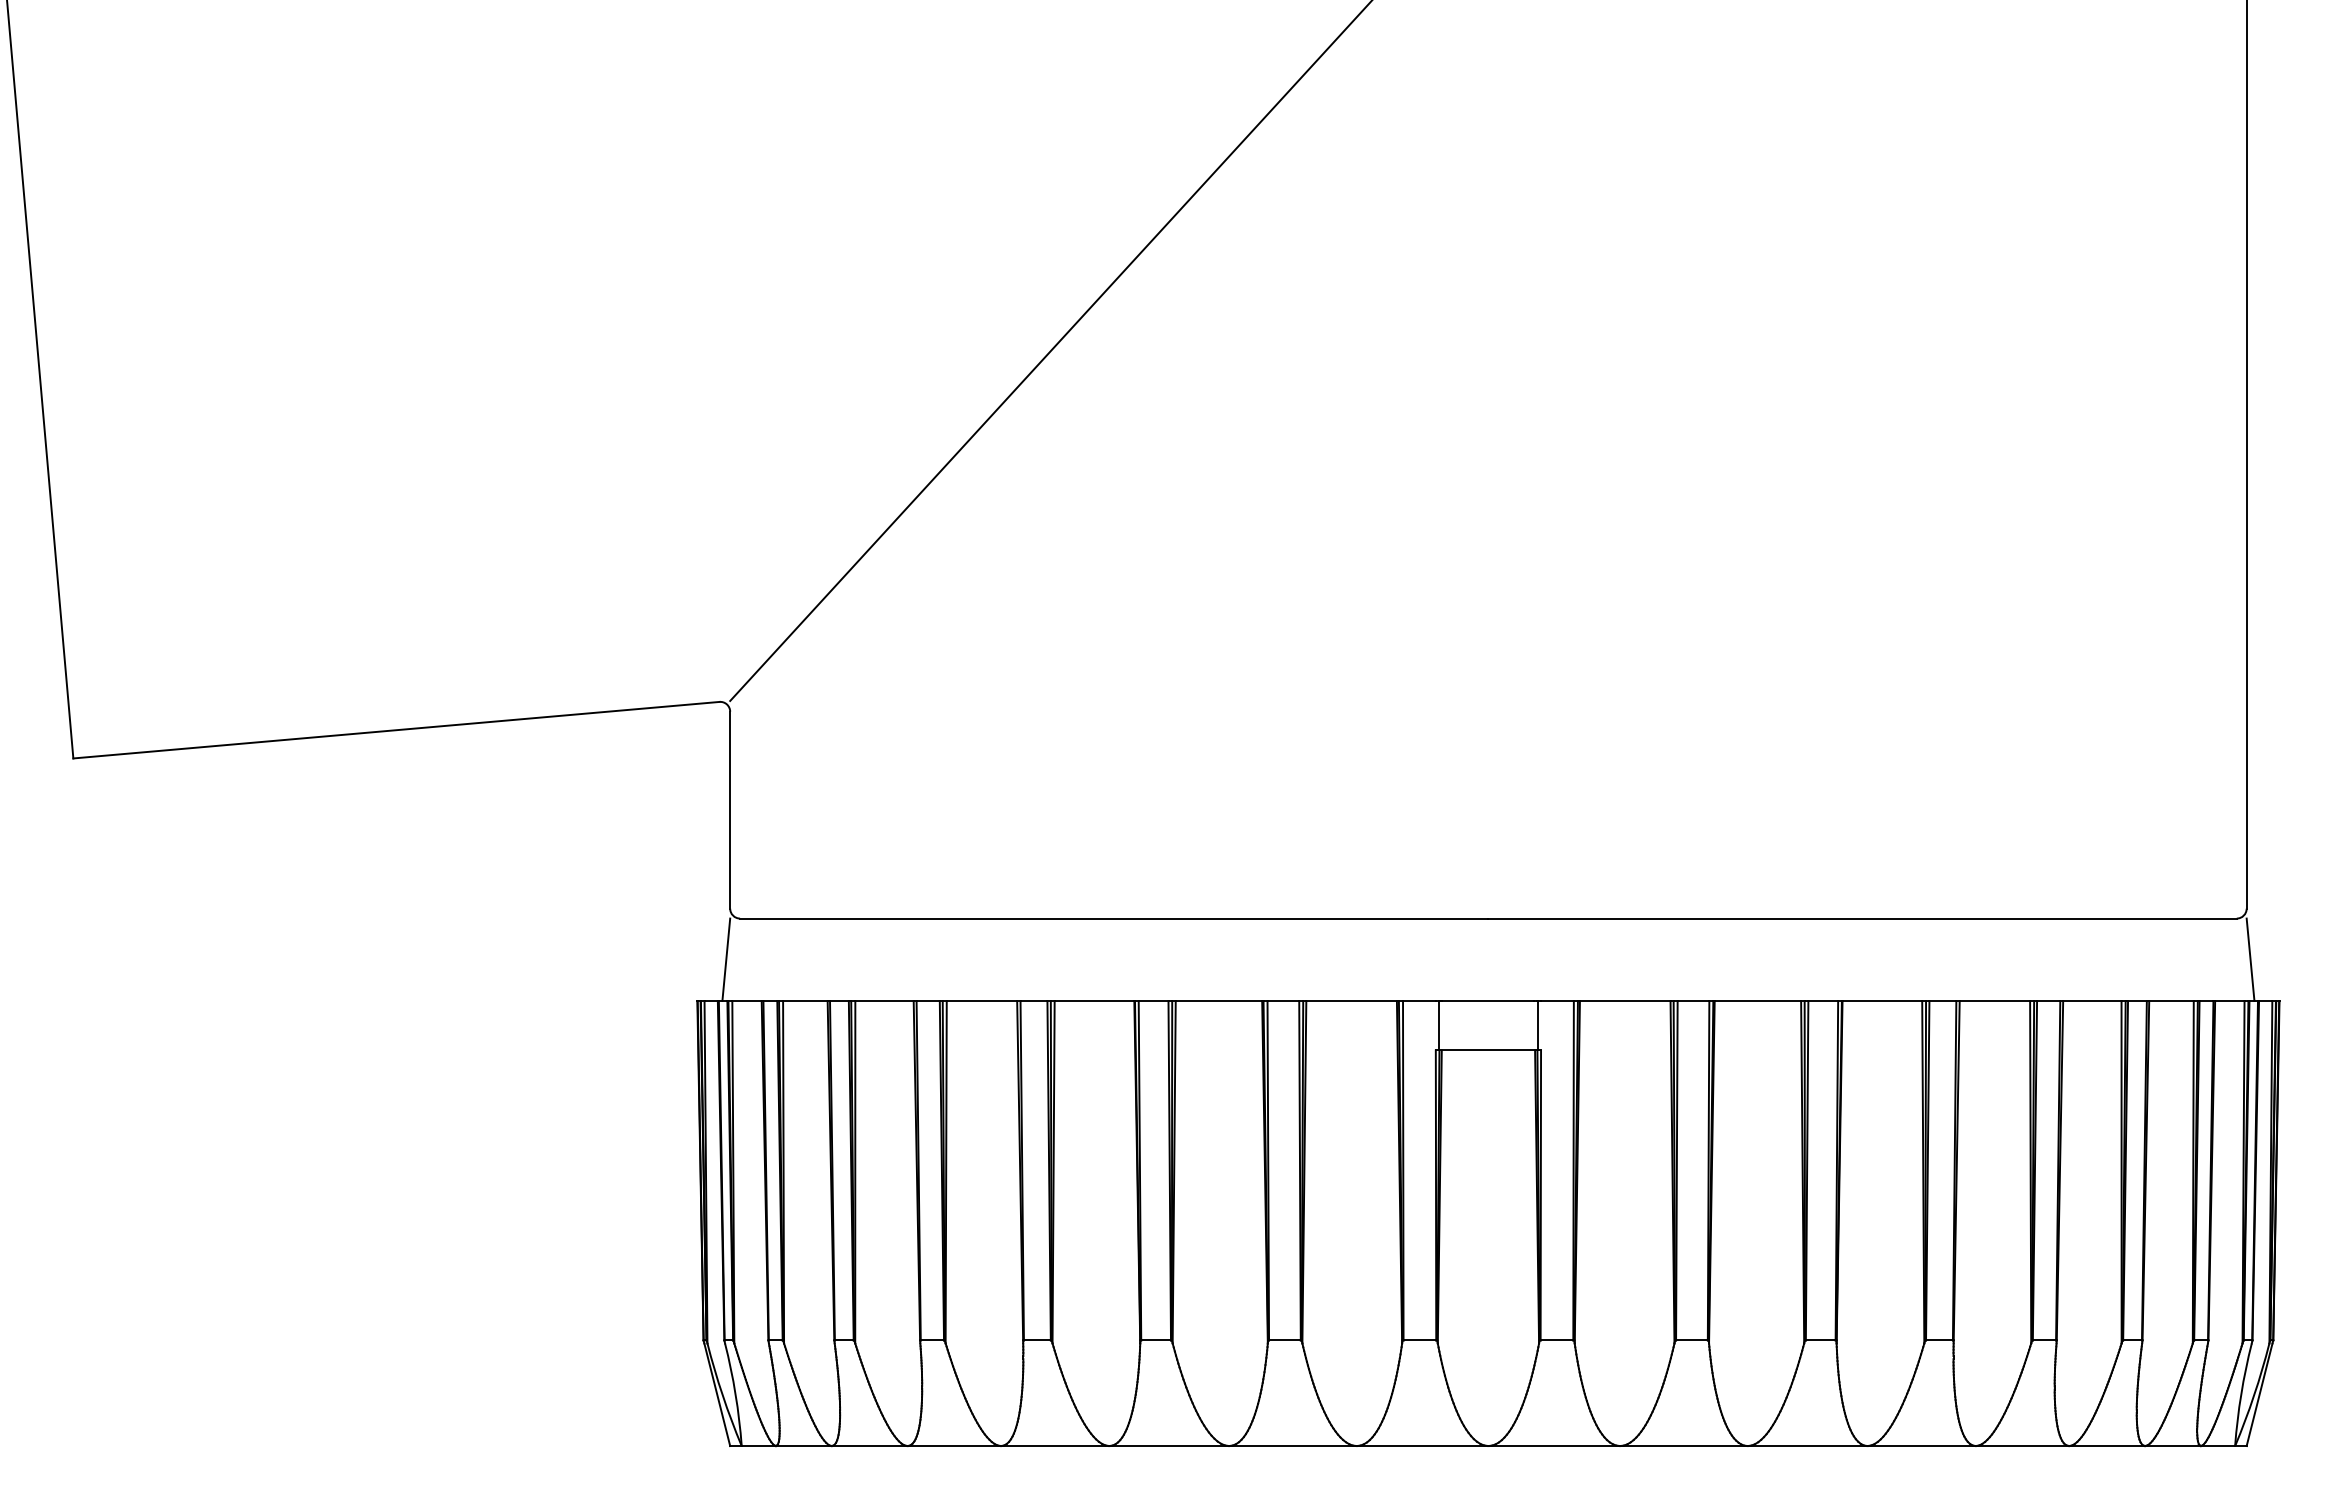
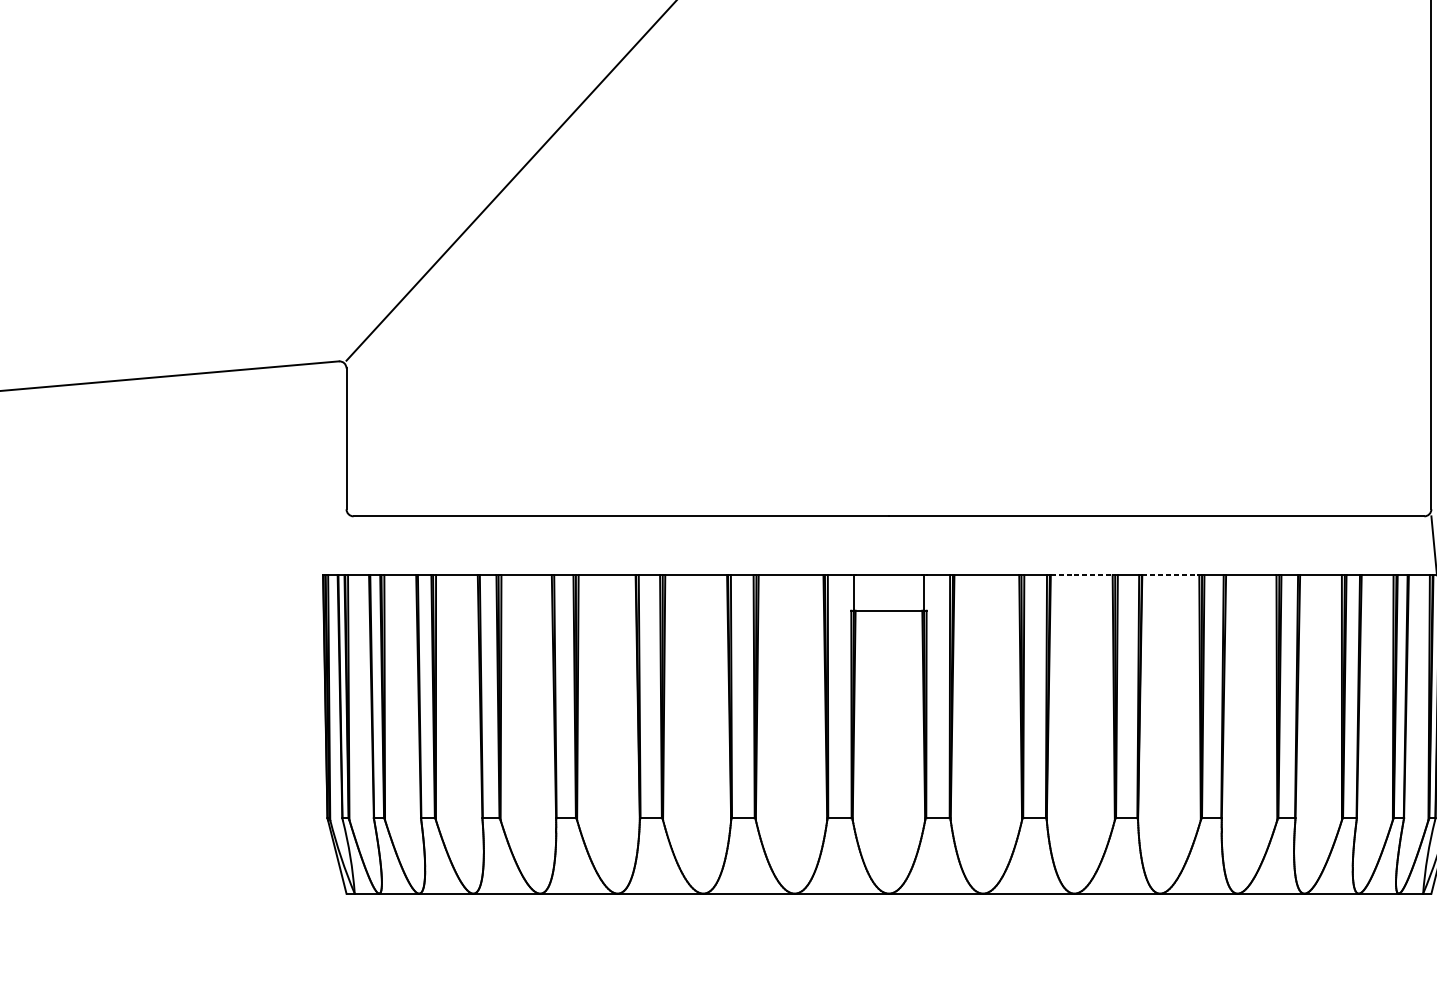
line: (726, 959) -> (343, 545), removed
line: (1758, 1000) -> (1082, 574), solid -> dashed
line: (1882, 1000) -> (1170, 574), solid -> dashed

